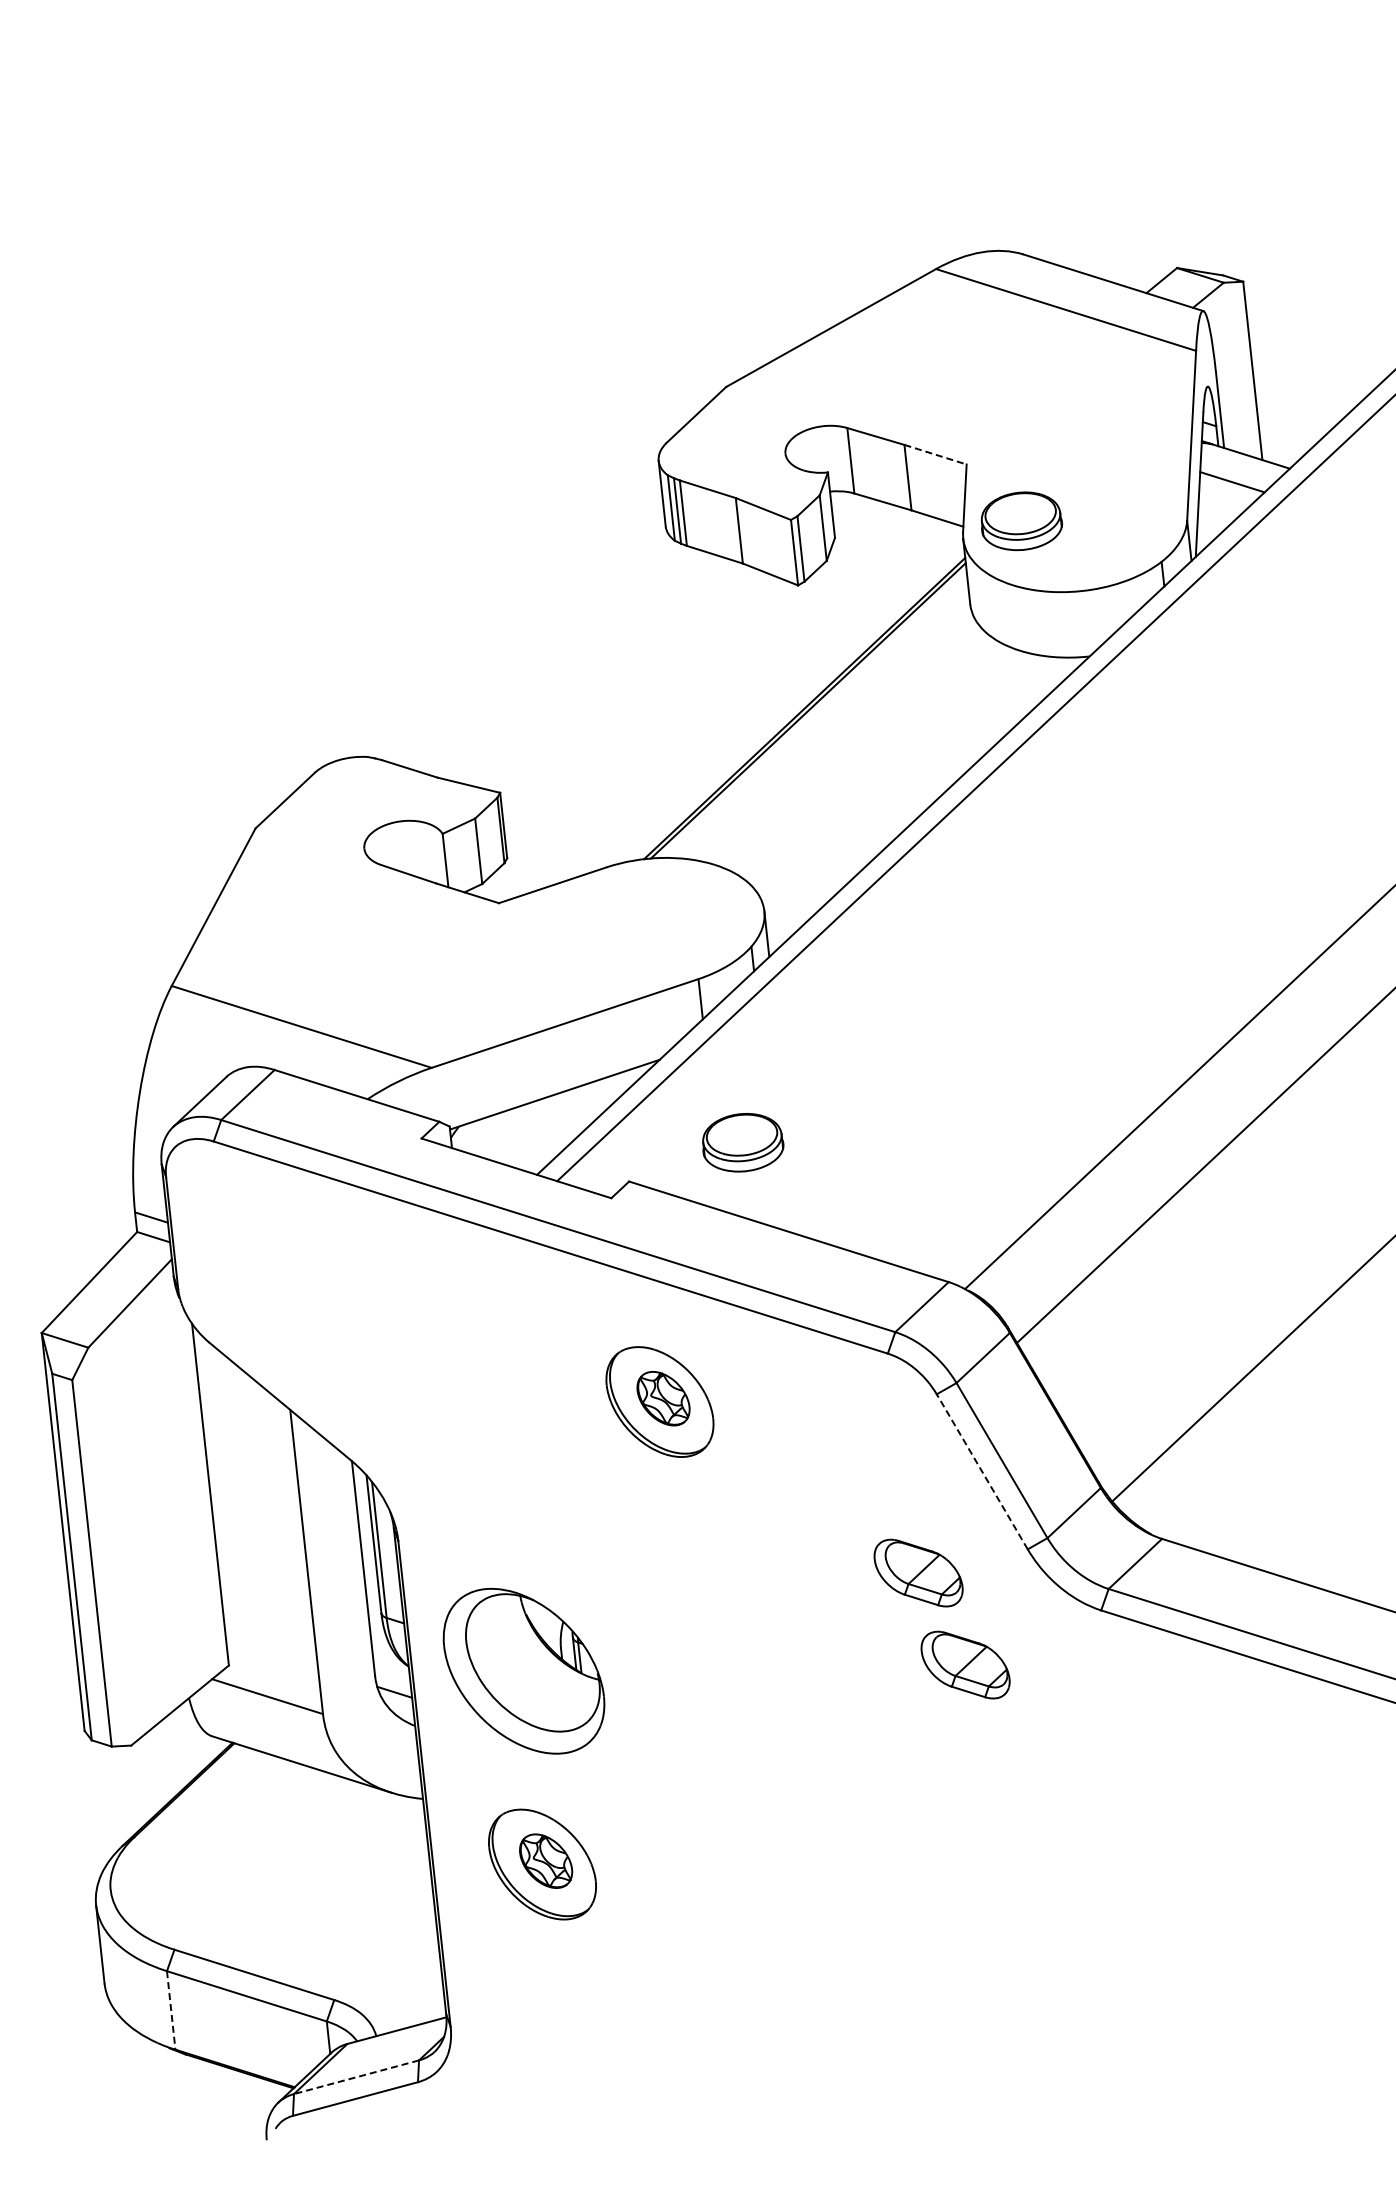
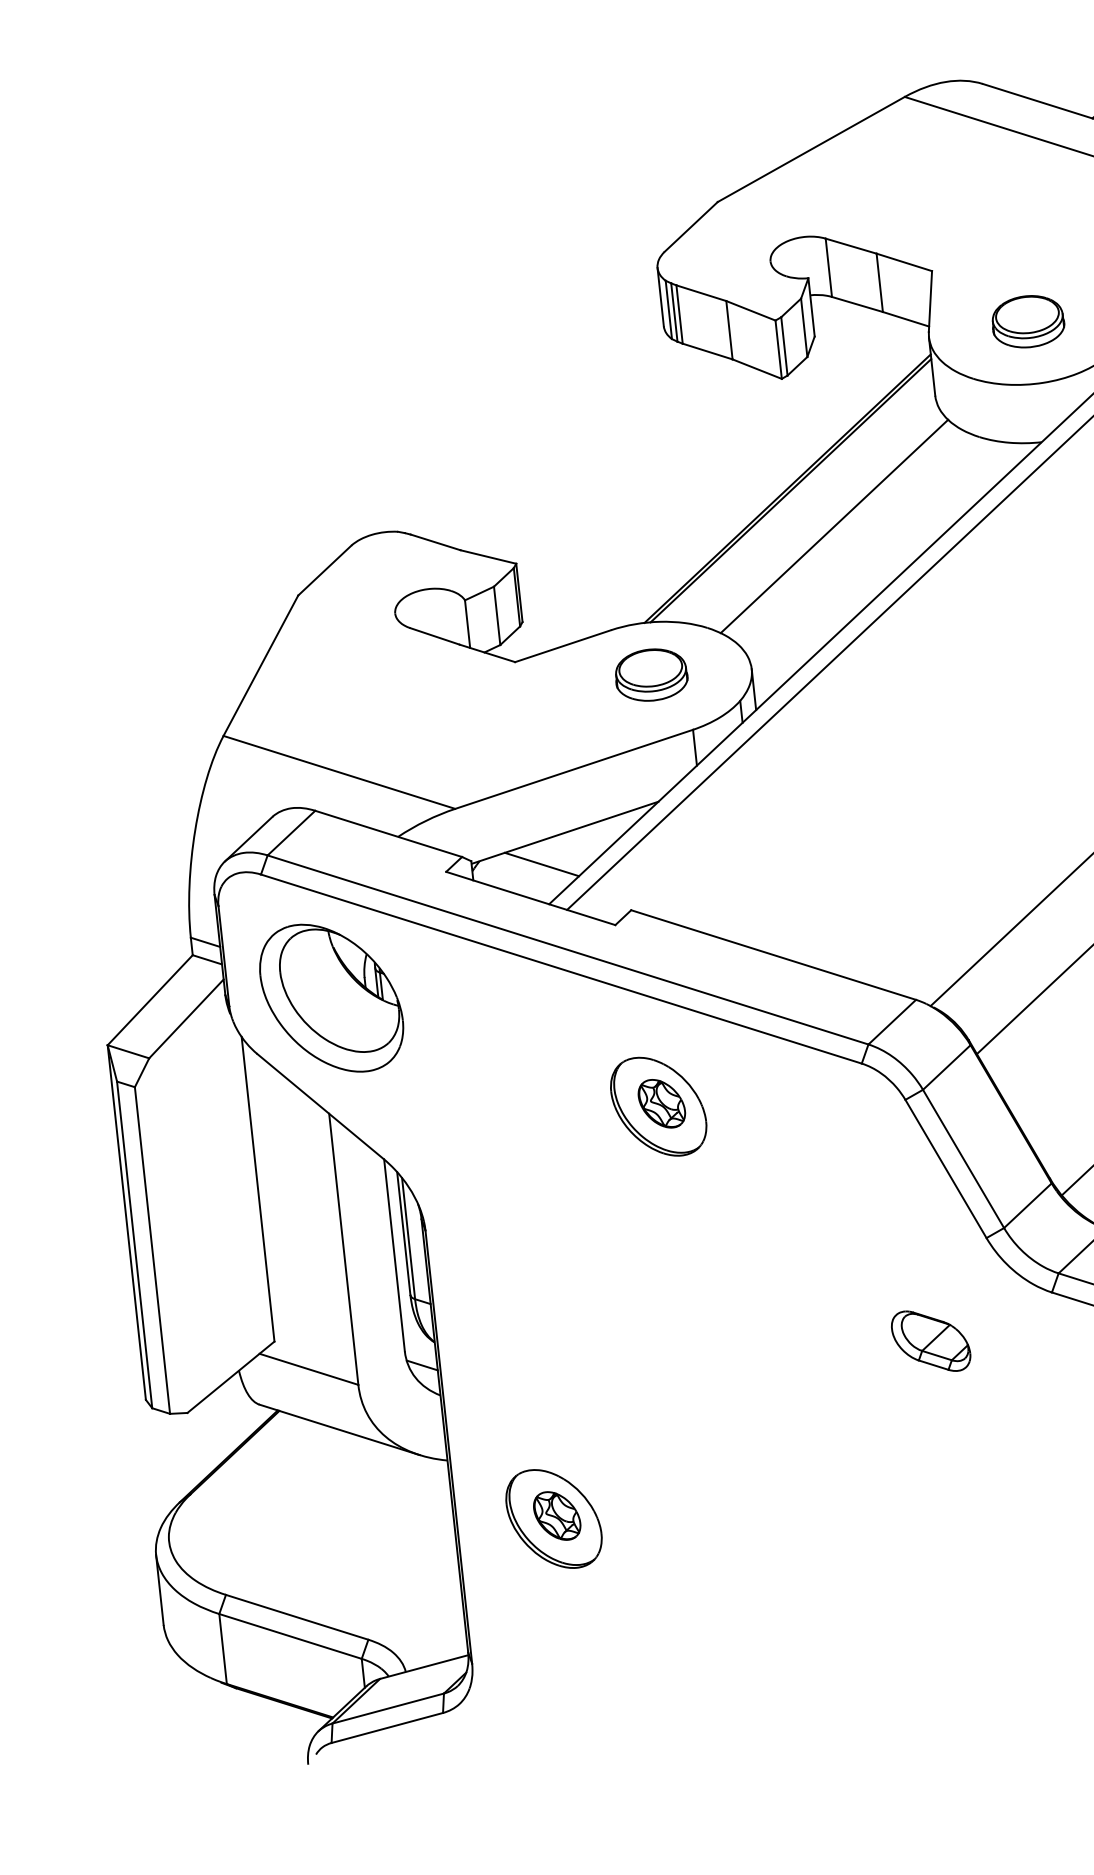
line: (935, 454) -> (904, 262), dashed -> solid
part: (1021, 521) -> (1028, 321), moved
line: (856, 750) -> (833, 526), added
line: (528, 1130) -> (541, 864), added
part: (743, 1142) -> (652, 674), moved
line: (982, 1471) -> (946, 1168), dashed -> solid
part: (918, 1572) -> (889, 1258), removed
part: (523, 1670) -> (331, 997), moved
line: (171, 2010) -> (223, 1649), dashed -> solid
line: (356, 2077) -> (388, 1708), dashed -> solid

